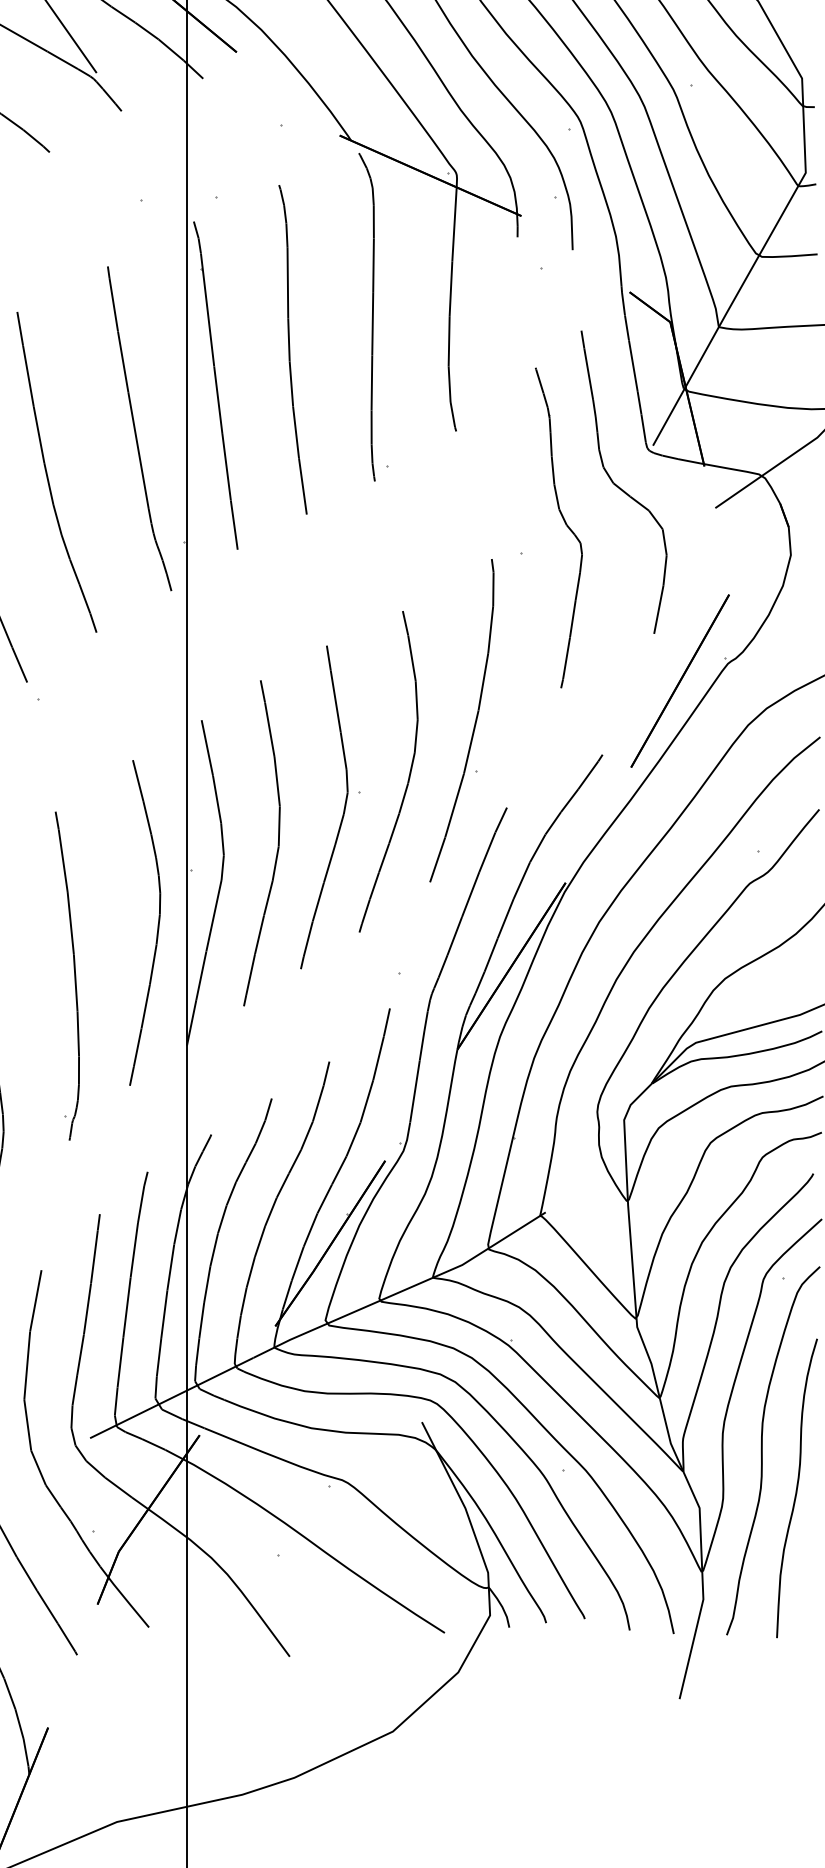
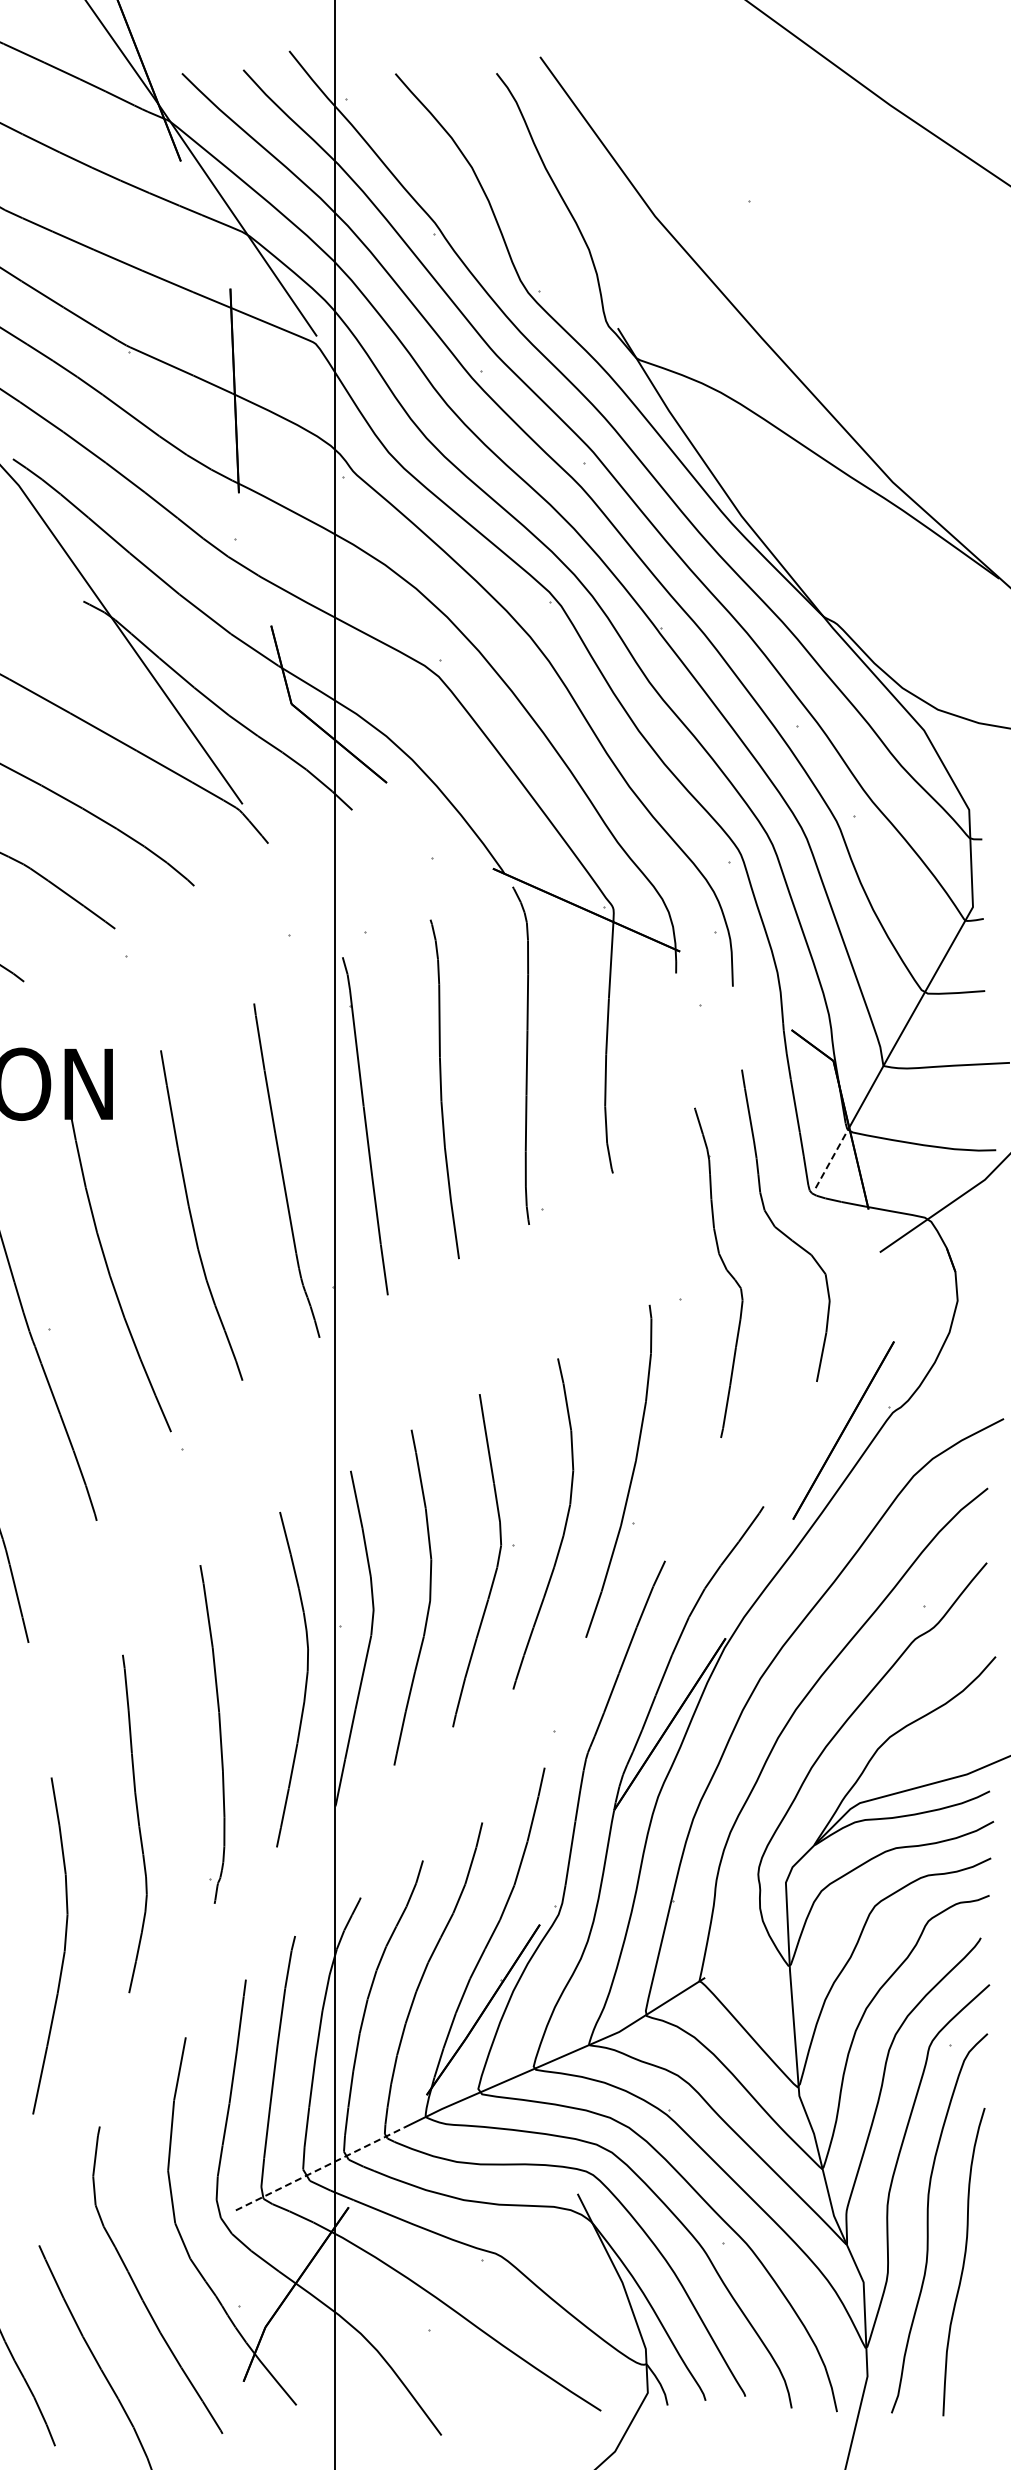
line: (669, 415) -> (832, 1157), solid -> dashed
line: (172, 1398) -> (320, 2169), solid -> dashed

